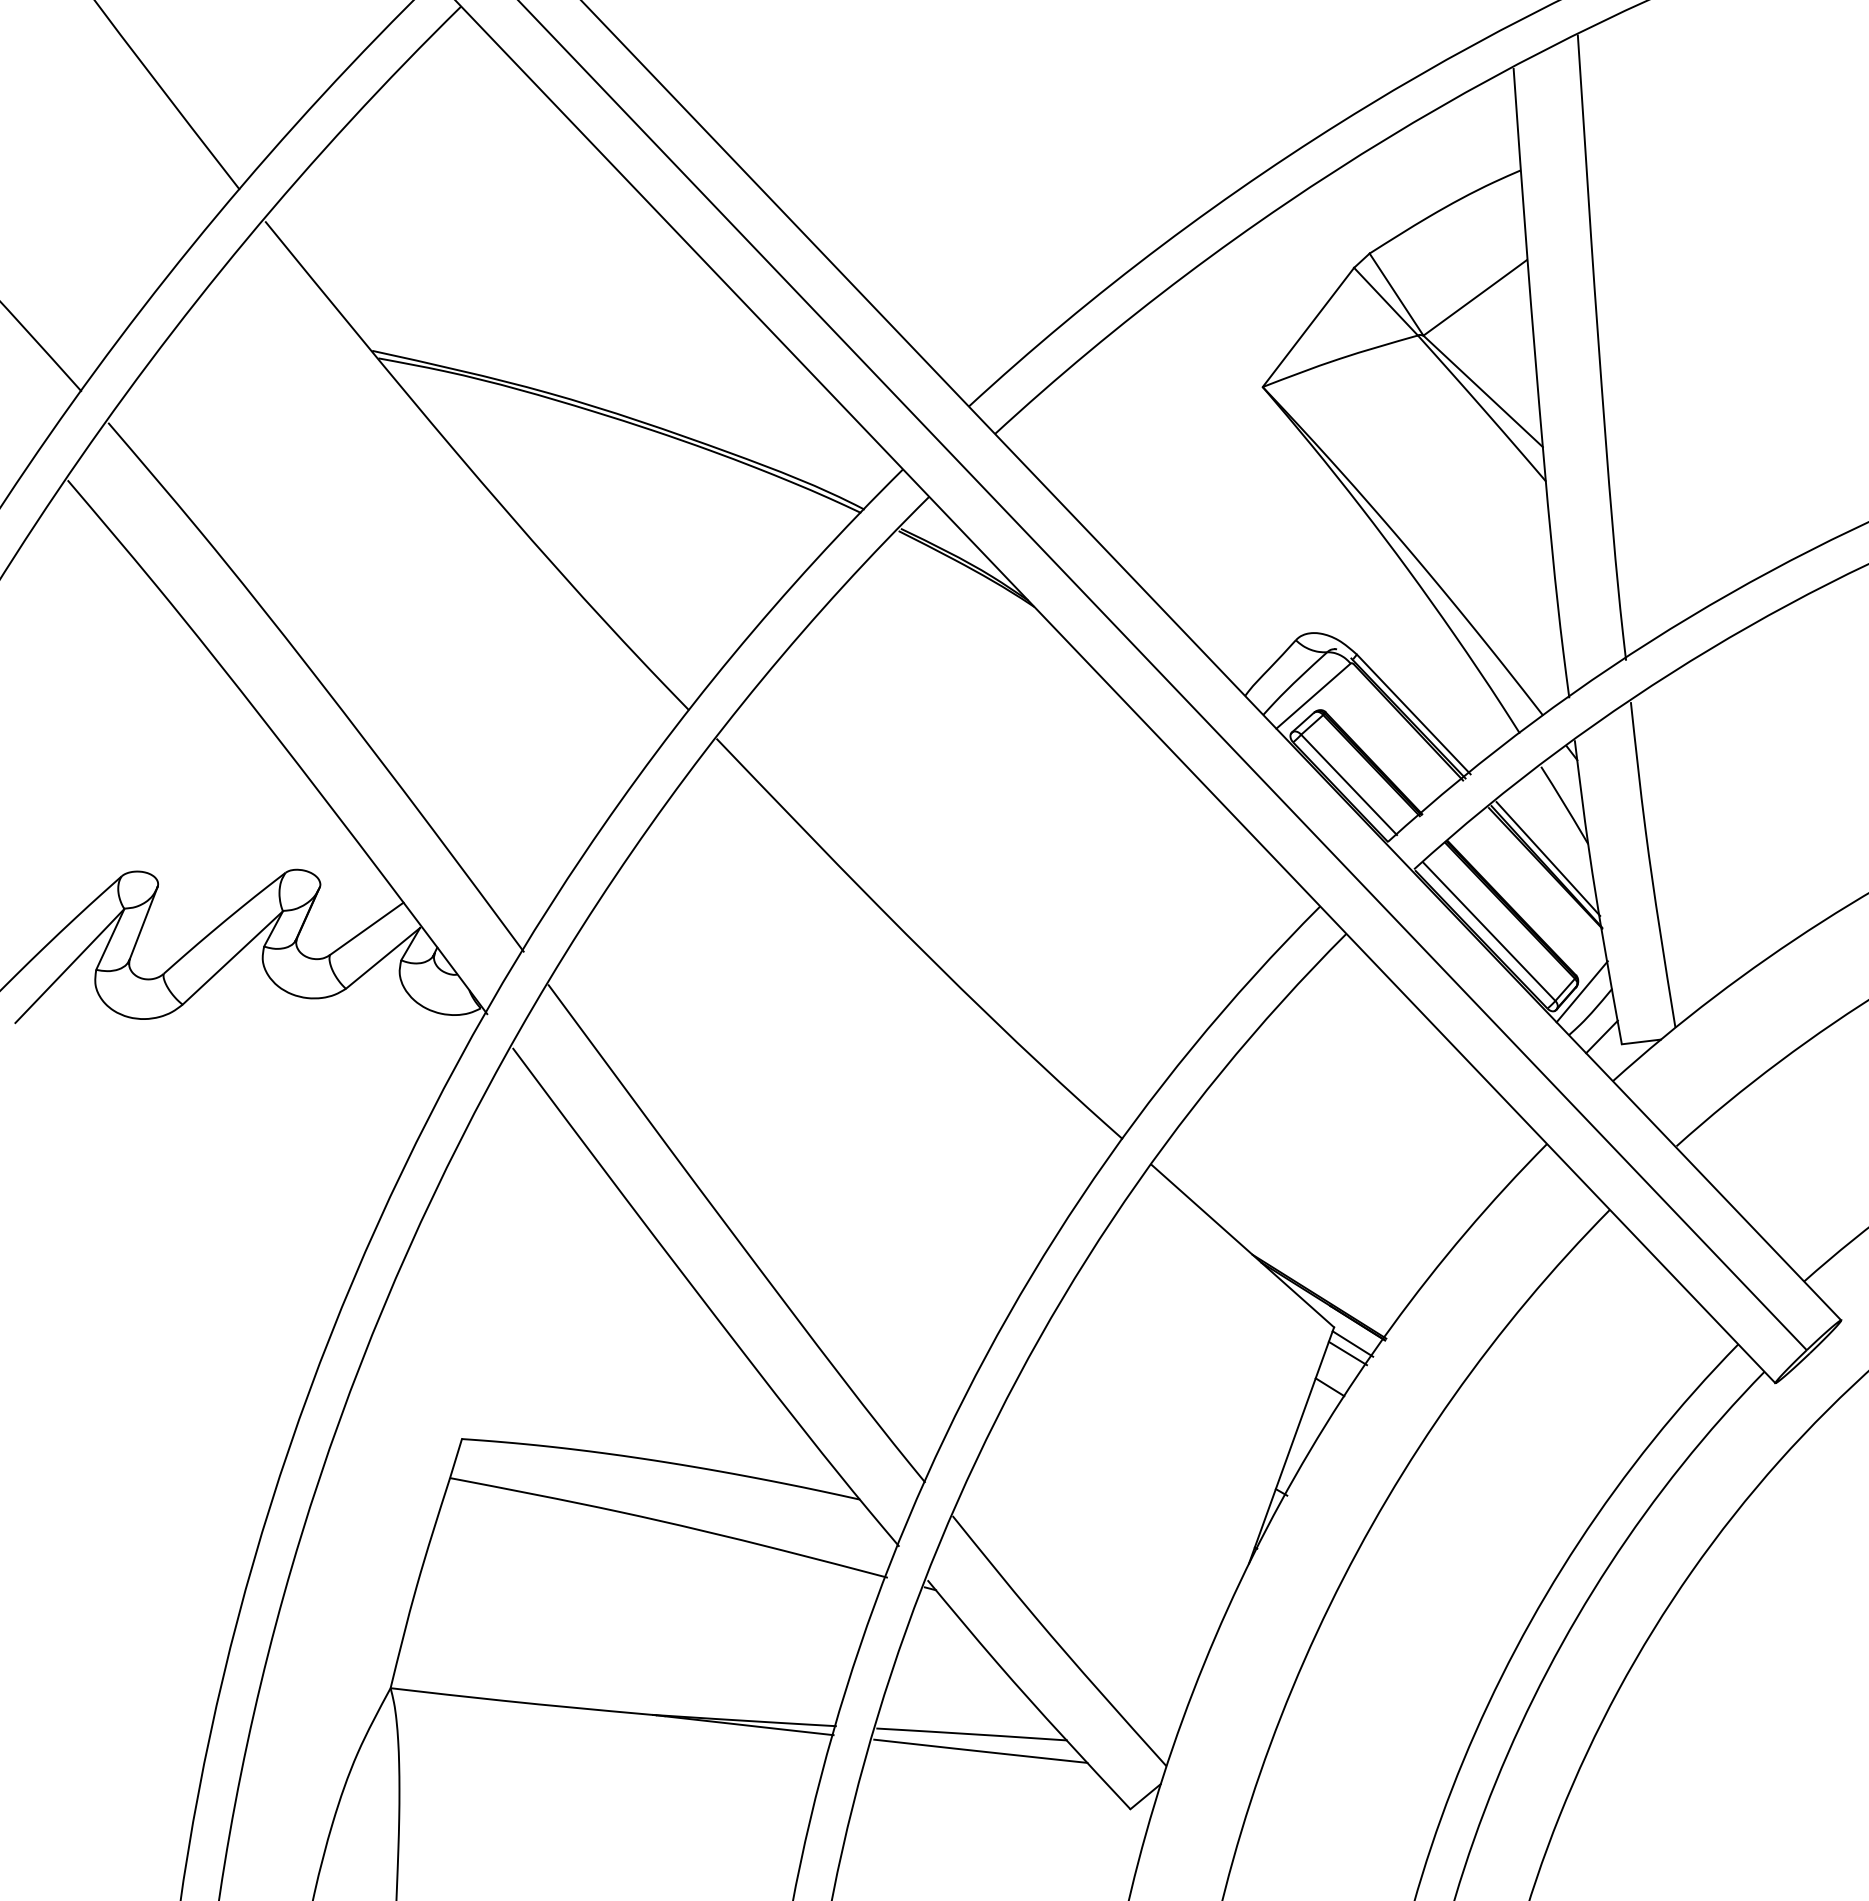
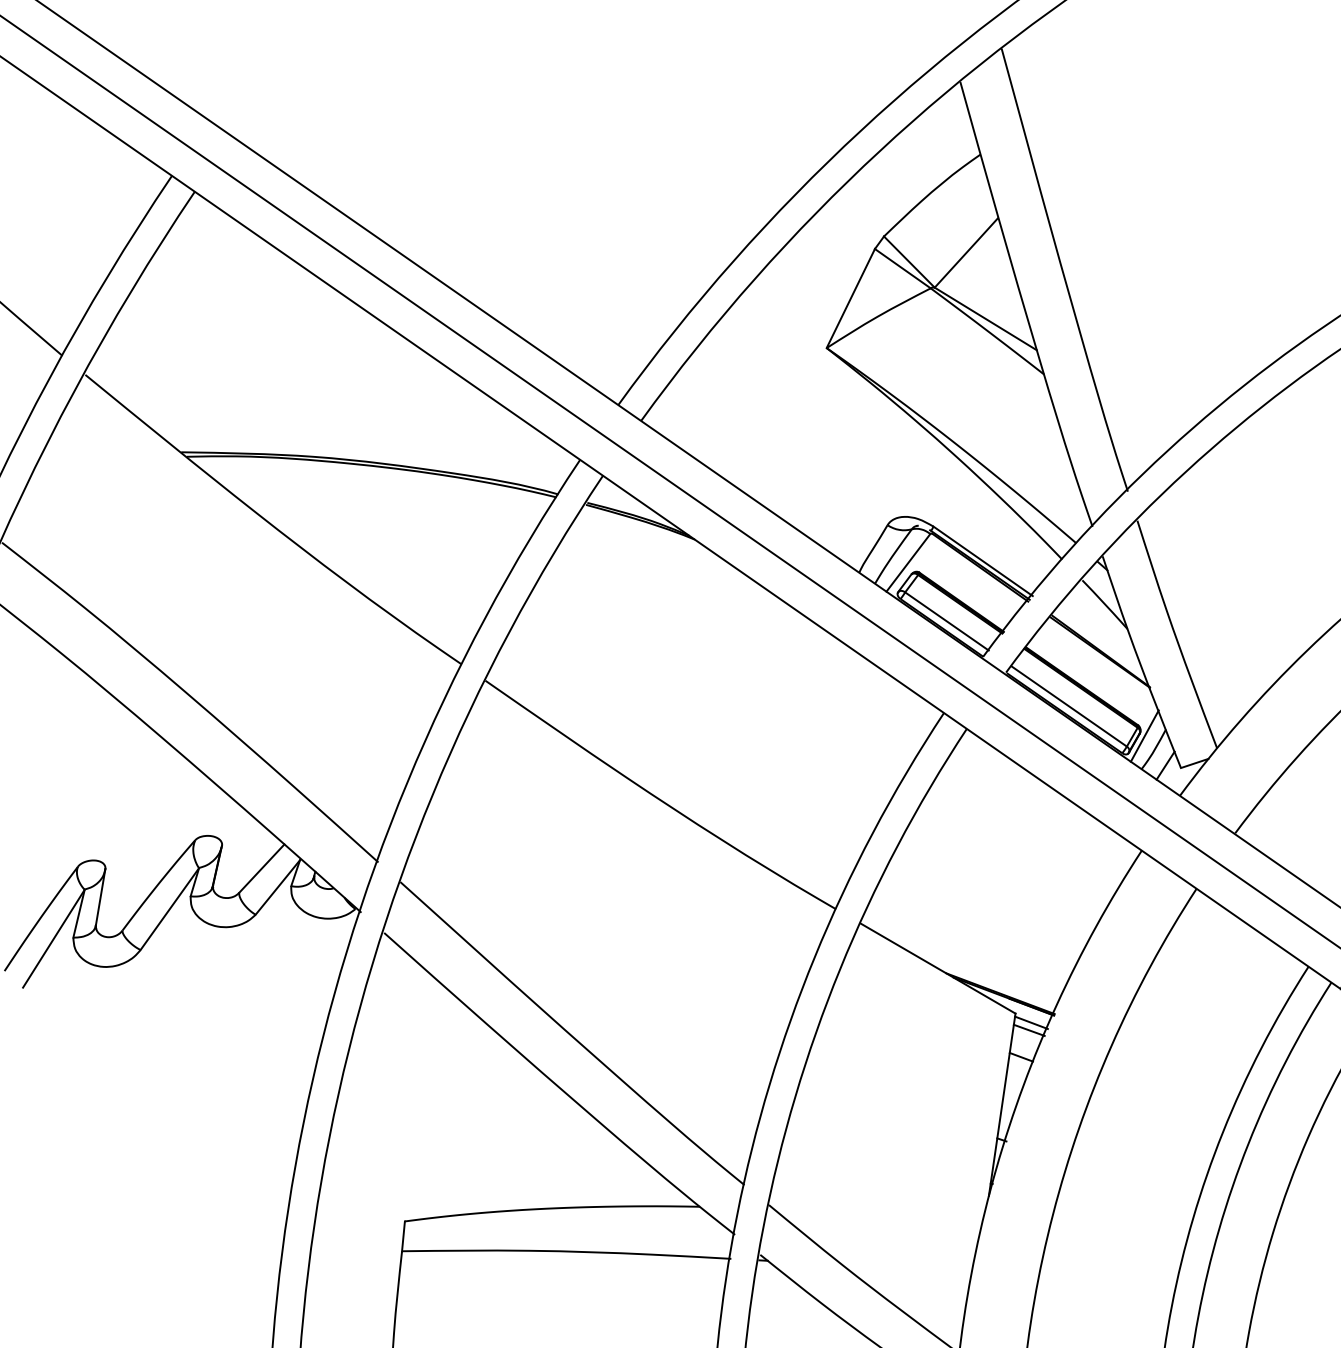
line: (1548, 858) -> (1101, 645), removed

